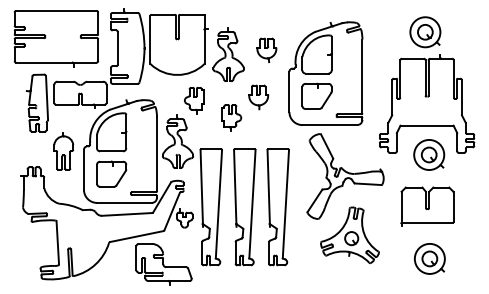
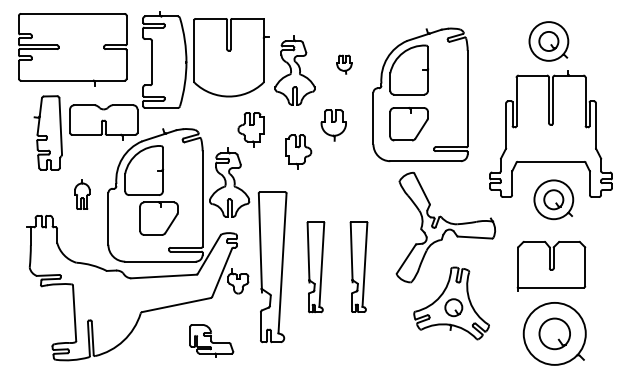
part: (266, 50) -> (344, 64), size x0.6
part: (63, 150) -> (82, 194), size x0.6
part: (111, 174) -> (158, 218), moved
part: (277, 206) -> (358, 266), size x0.6
part: (244, 207) -> (315, 267), size x0.6
part: (429, 258) -> (554, 333), size x1.6
part: (163, 264) -> (211, 340), size x0.6

